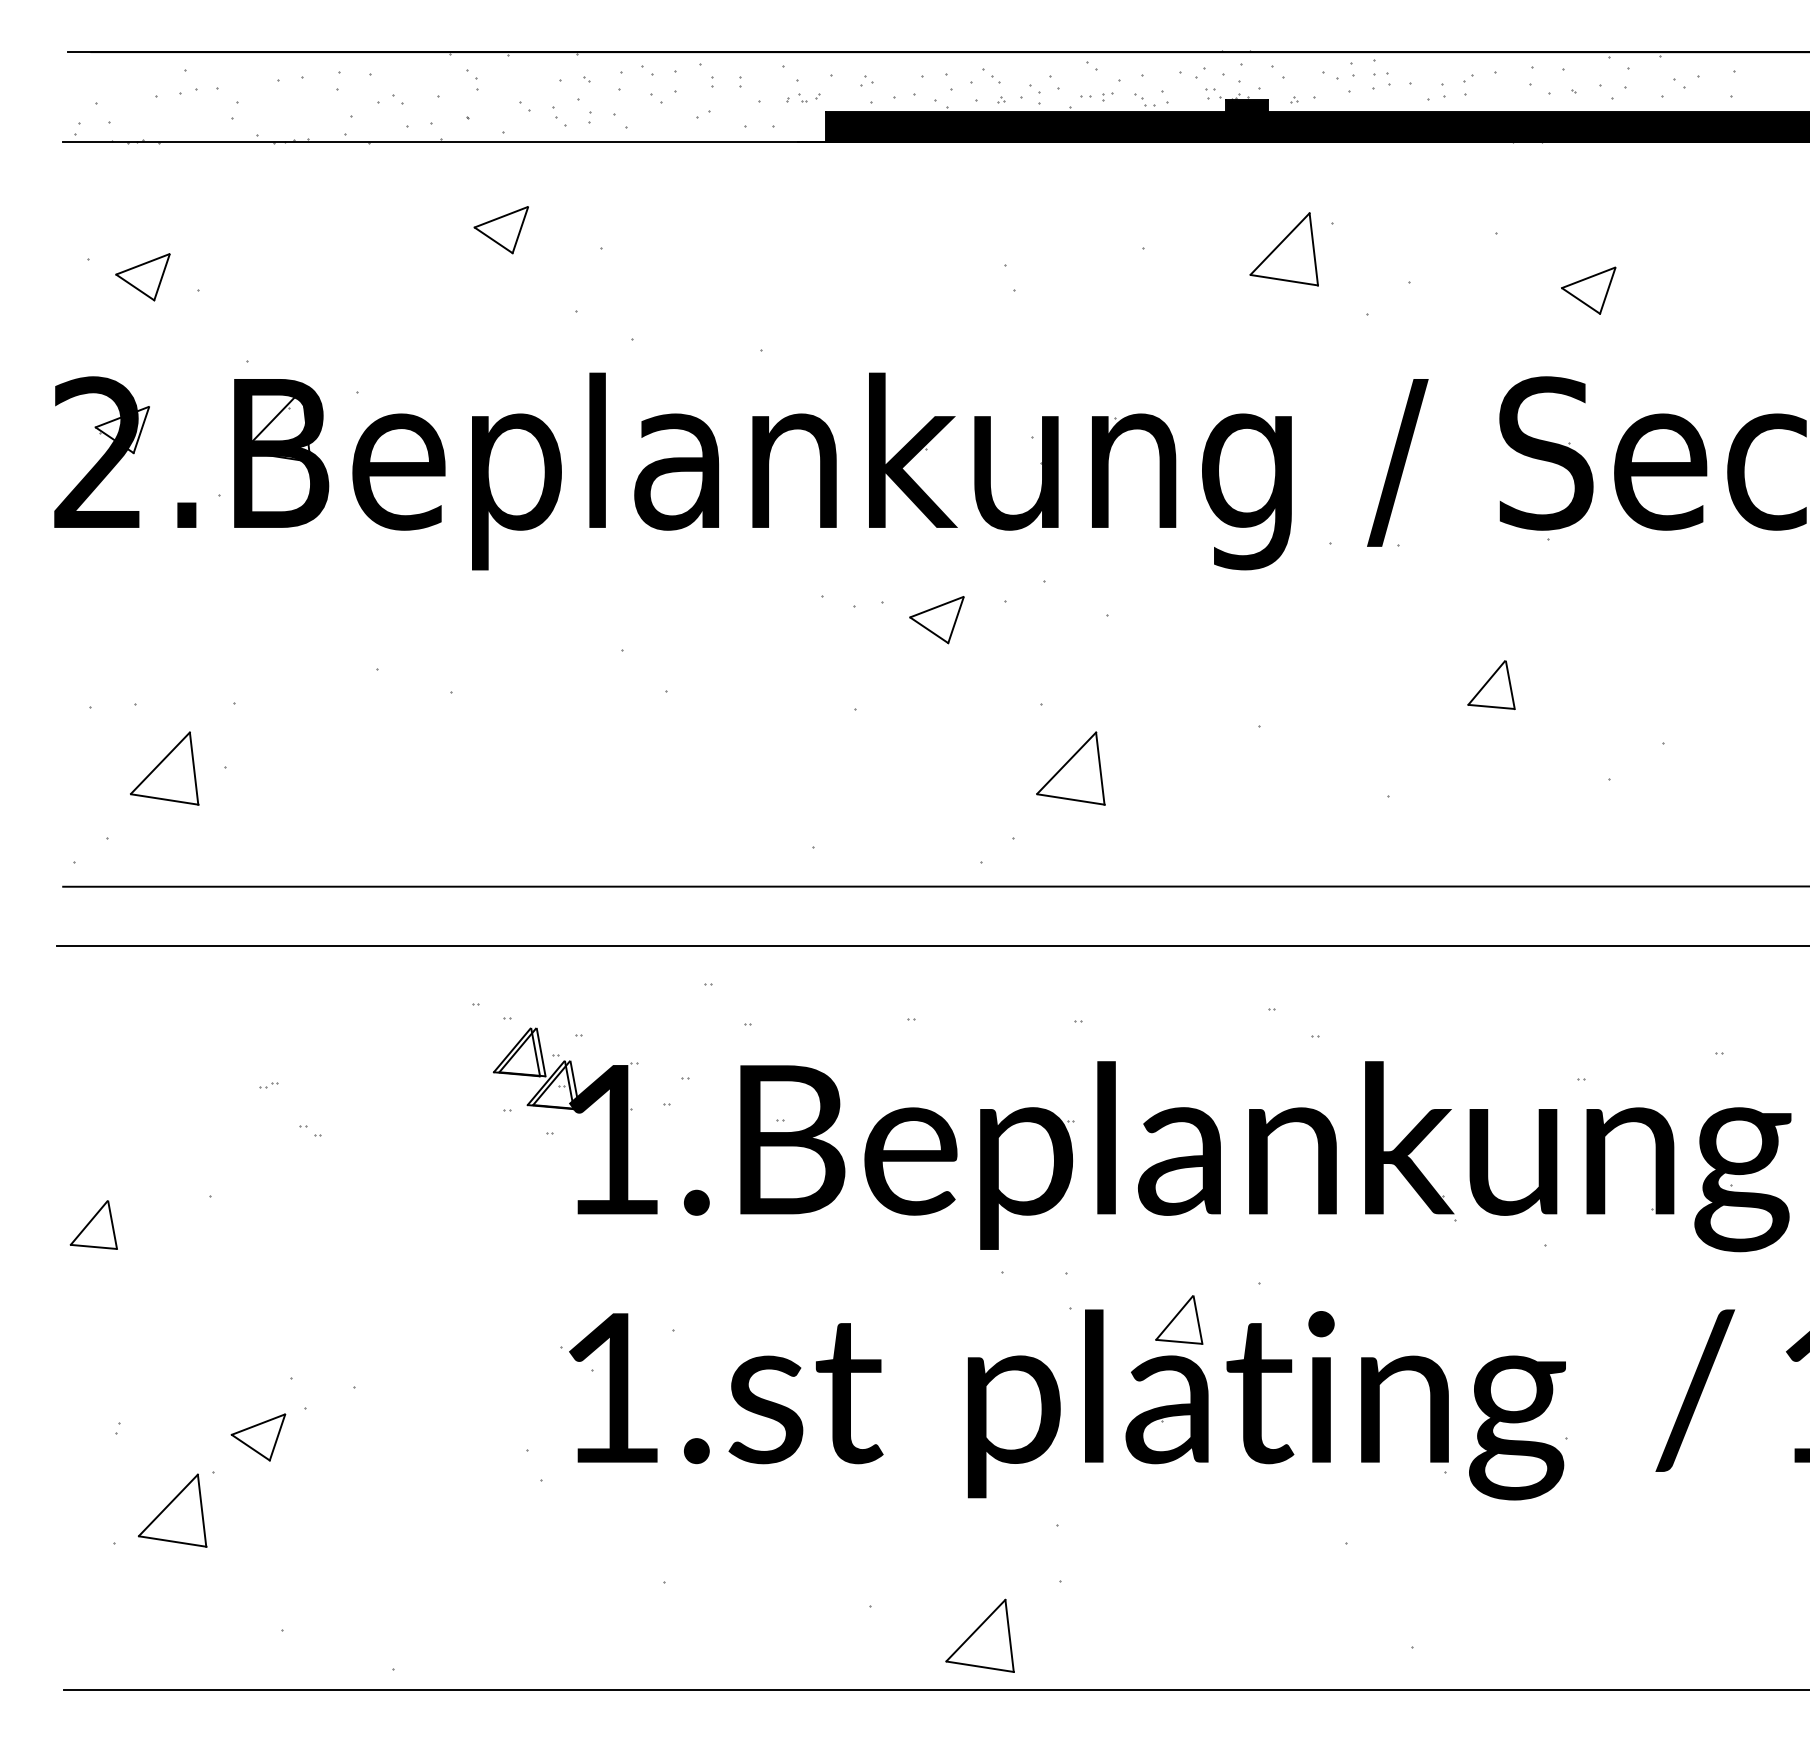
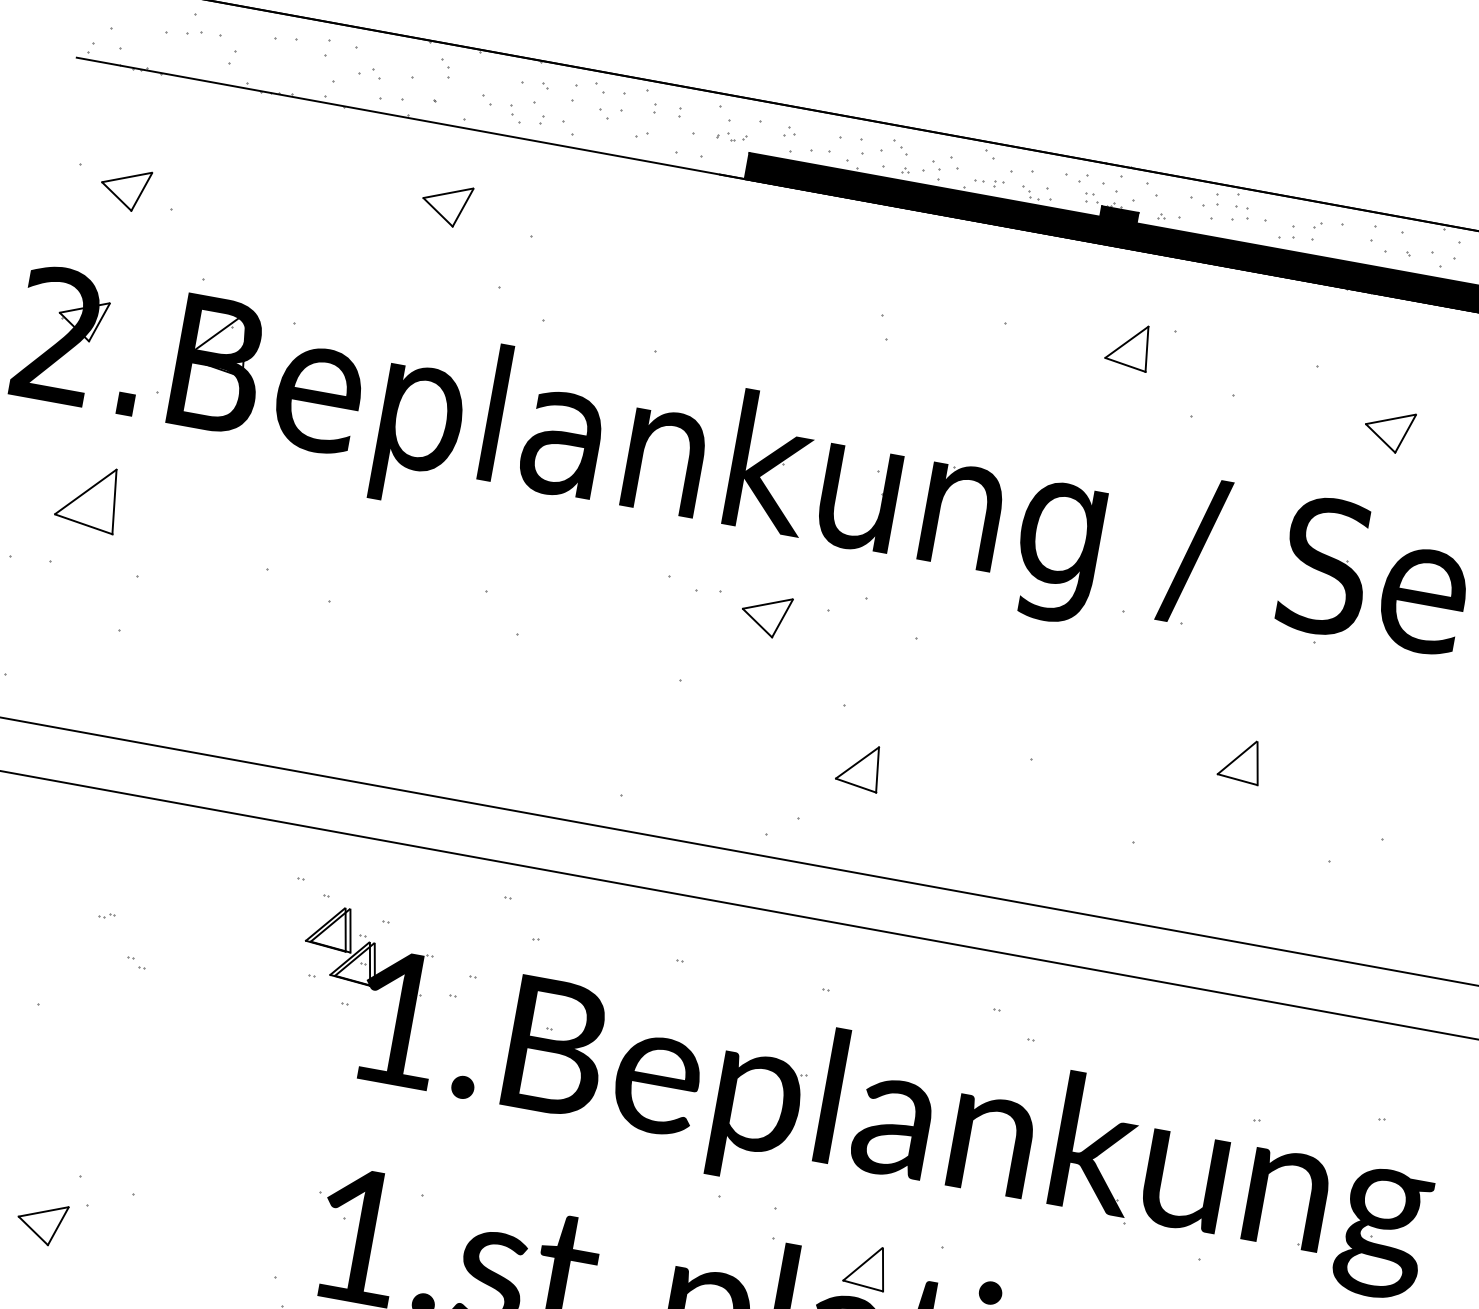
part: (1283, 249) -> (1128, 346), size x0.7
part: (164, 768) -> (88, 497), moved
part: (1070, 768) -> (859, 766), size x0.7

